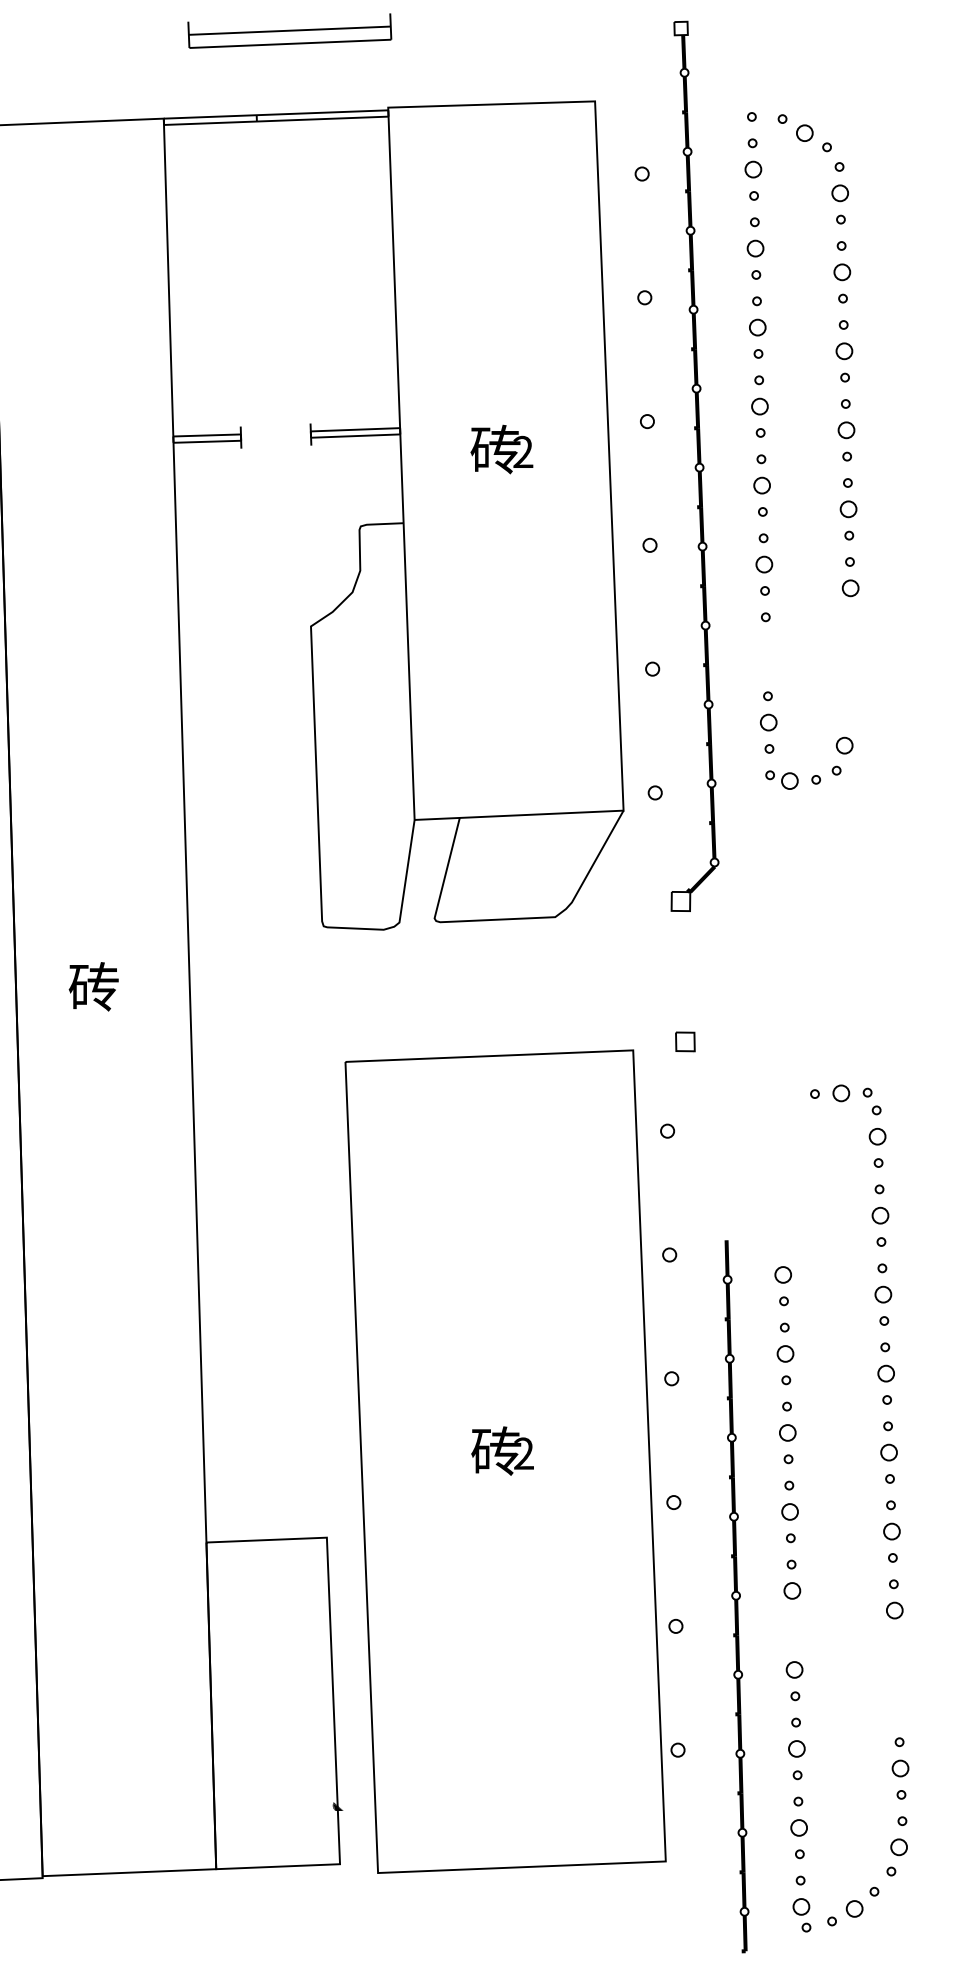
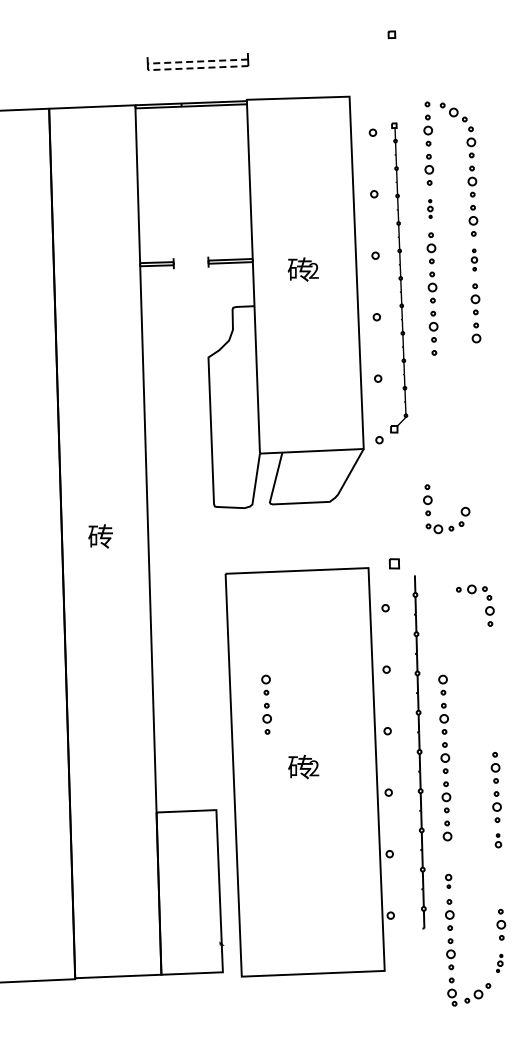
line: (288, 30) -> (197, 61), solid -> dashed
line: (288, 44) -> (197, 68), solid -> dashed
part: (757, 326) -> (430, 208), size x0.6
part: (846, 429) -> (474, 259), size x0.7
part: (693, 465) -> (398, 277), size x0.7
part: (834, 743) -> (460, 510), moved
part: (882, 1294) -> (492, 689), removed
part: (427, 1325) -> (266, 704), added
part: (735, 1596) -> (419, 752), moved
part: (894, 1598) -> (498, 840), size x0.7
part: (794, 1681) -> (448, 881), size x0.7
part: (896, 1846) -> (499, 963), size x0.6

